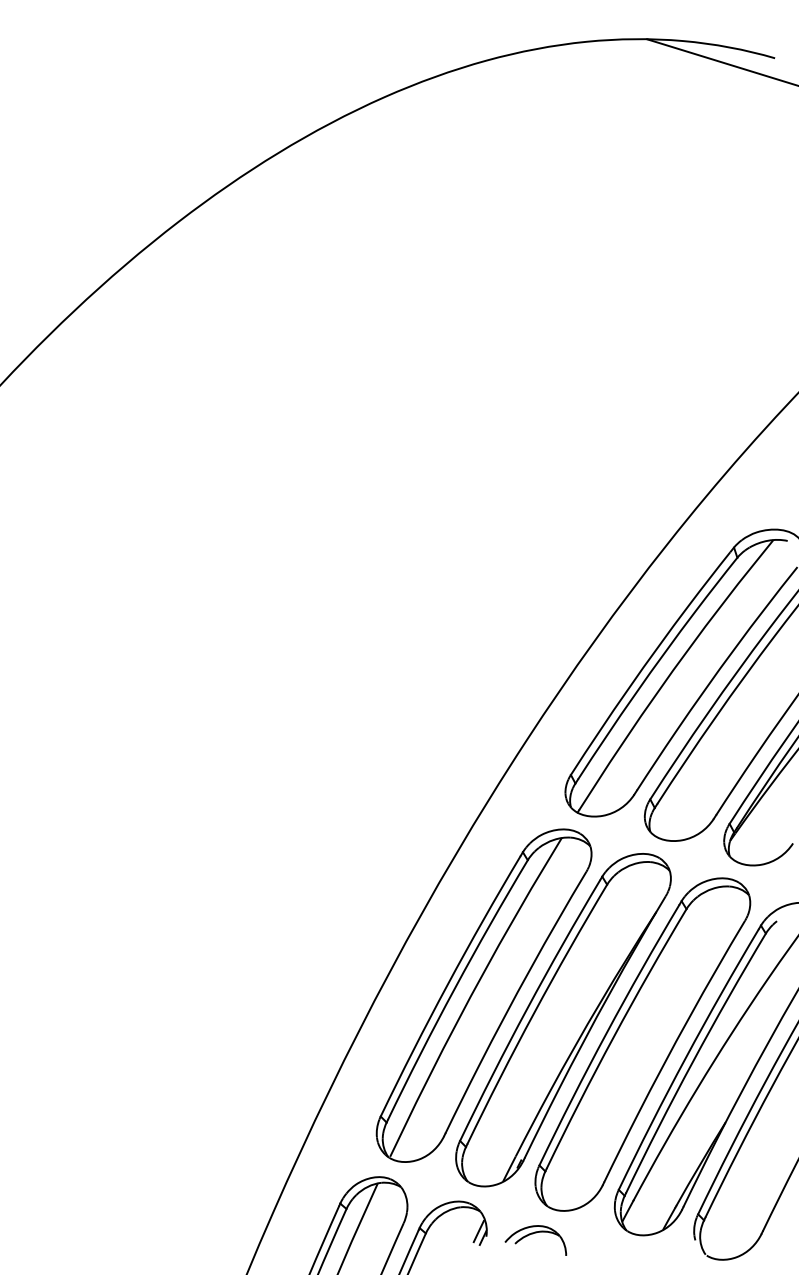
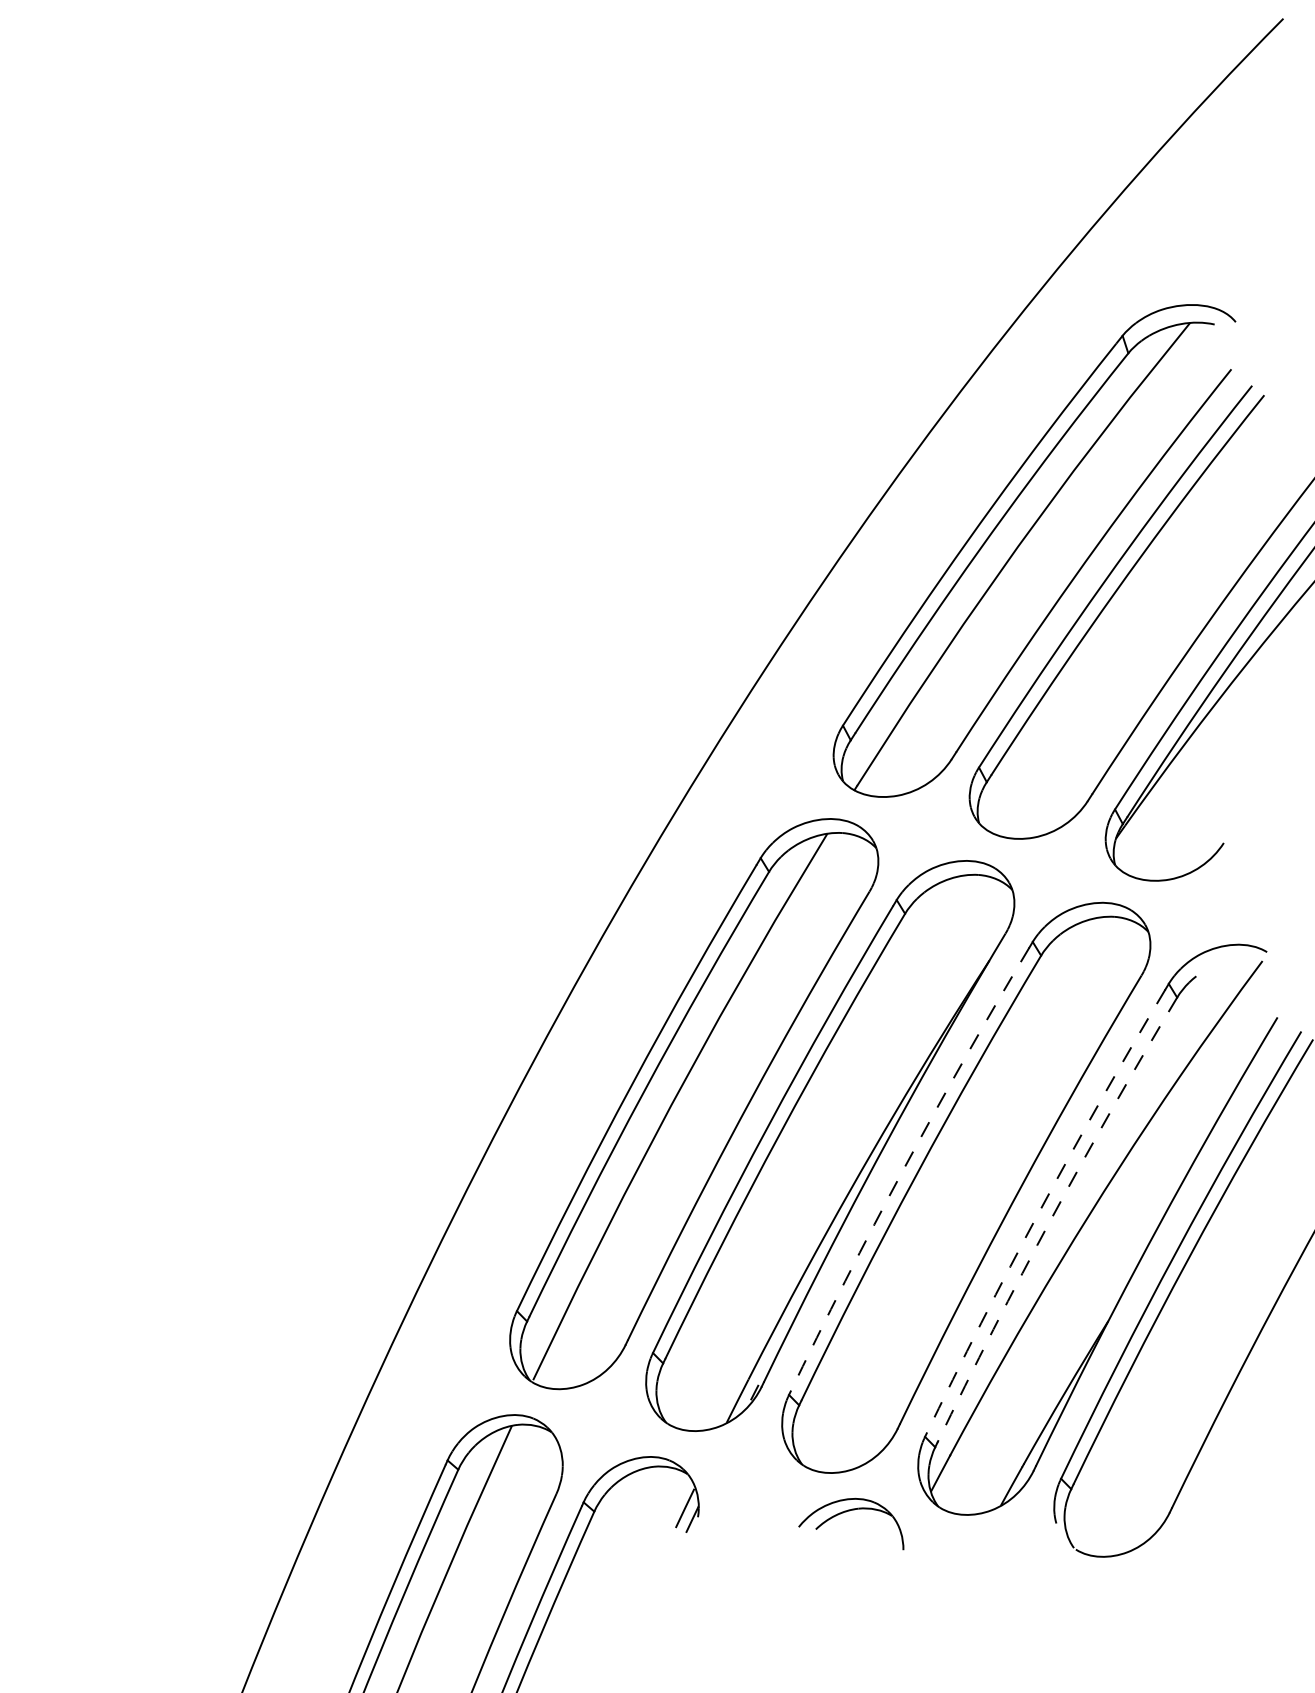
arc: (606, 1033) -> (903, 1168), solid -> dashed
arc: (685, 1057) -> (1039, 1209), solid -> dashed
arc: (692, 1061) -> (1051, 1216), solid -> dashed
part: (533, 1234) -> (847, 1513), moved

